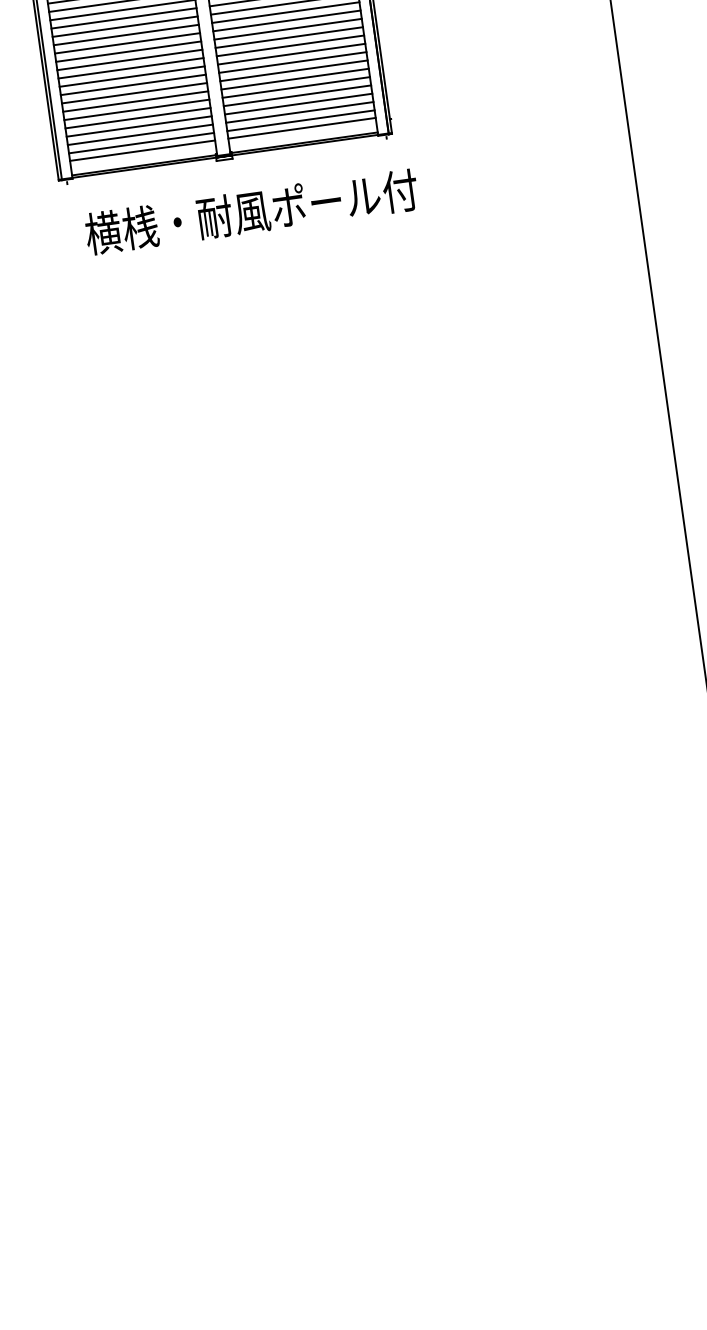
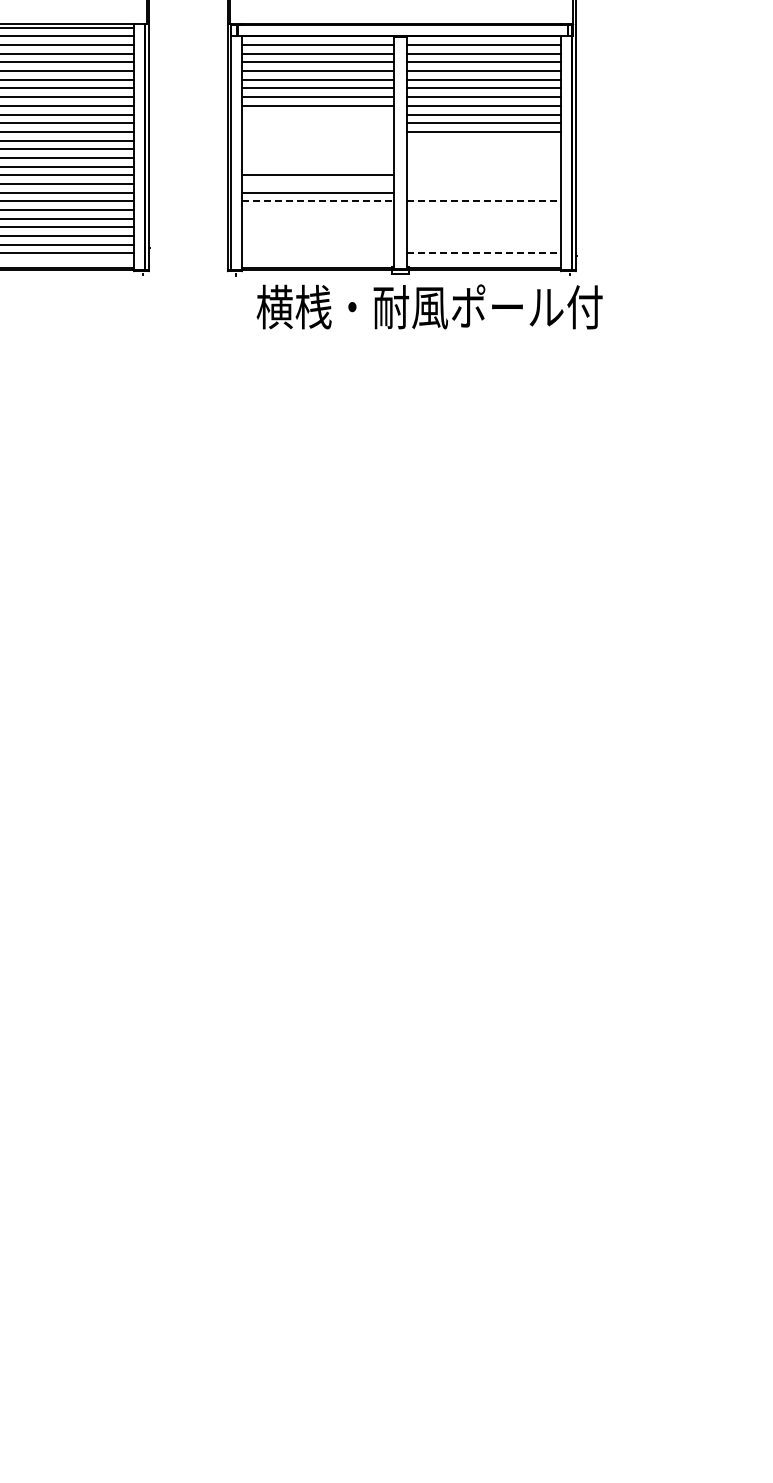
line: (123, 18) -> (317, 114), removed
line: (287, 20) -> (484, 140), removed
line: (124, 27) -> (317, 123), removed
line: (288, 29) -> (484, 149), removed
line: (125, 34) -> (317, 131), removed
line: (289, 37) -> (484, 157), removed
line: (127, 43) -> (317, 140), removed
line: (290, 45) -> (484, 166), removed
line: (128, 51) -> (317, 149), removed
line: (291, 54) -> (484, 175), removed
line: (129, 59) -> (317, 157), removed
line: (293, 62) -> (484, 184), removed
line: (130, 68) -> (317, 166), removed
line: (294, 70) -> (484, 192), removed
line: (295, 79) -> (484, 201), solid -> dashed
line: (133, 85) -> (317, 184), removed
line: (296, 87) -> (484, 210), removed
line: (297, 95) -> (484, 218), removed
line: (135, 101) -> (317, 201), solid -> dashed
line: (298, 104) -> (484, 227), removed
line: (136, 110) -> (317, 210), removed
line: (300, 112) -> (484, 236), removed
line: (137, 118) -> (317, 218), removed
line: (301, 120) -> (484, 244), removed
line: (138, 126) -> (317, 227), removed
line: (302, 128) -> (484, 252), solid -> dashed
line: (140, 135) -> (317, 236), removed
line: (141, 142) -> (317, 244), removed
line: (142, 150) -> (317, 252), removed
text: (251, 211) -> (429, 306), moved

